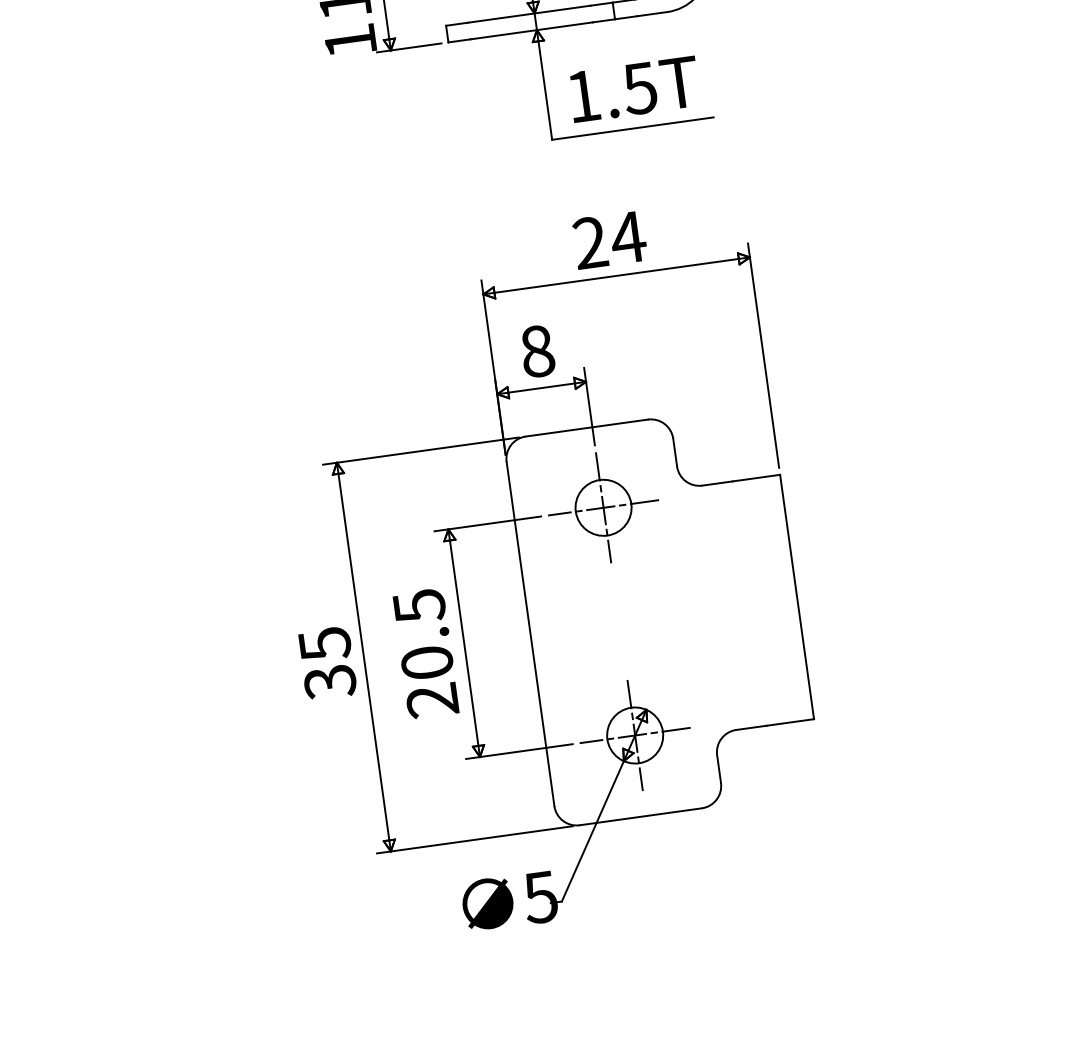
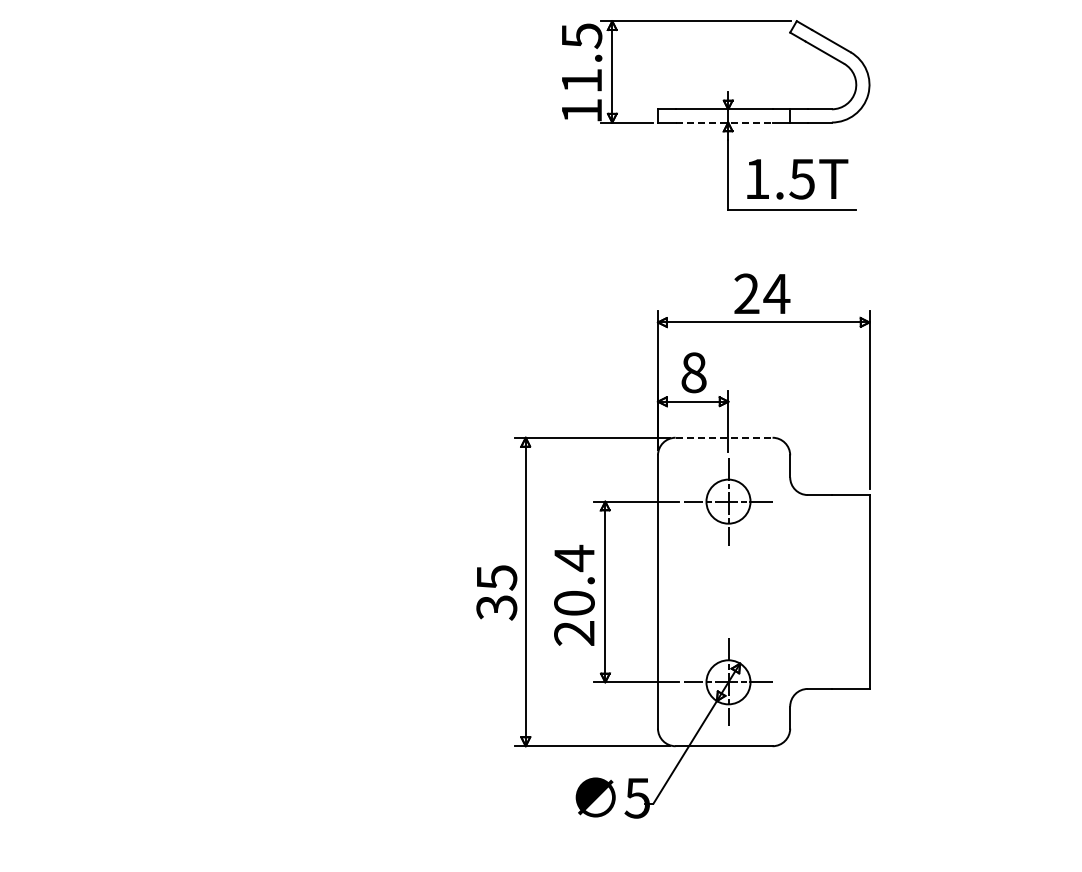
line: (532, 30) -> (724, 122), solid -> dashed
line: (587, 427) -> (724, 437), solid -> dashed
text: (419, 606) -> (574, 558), 20.5 -> 20.4

